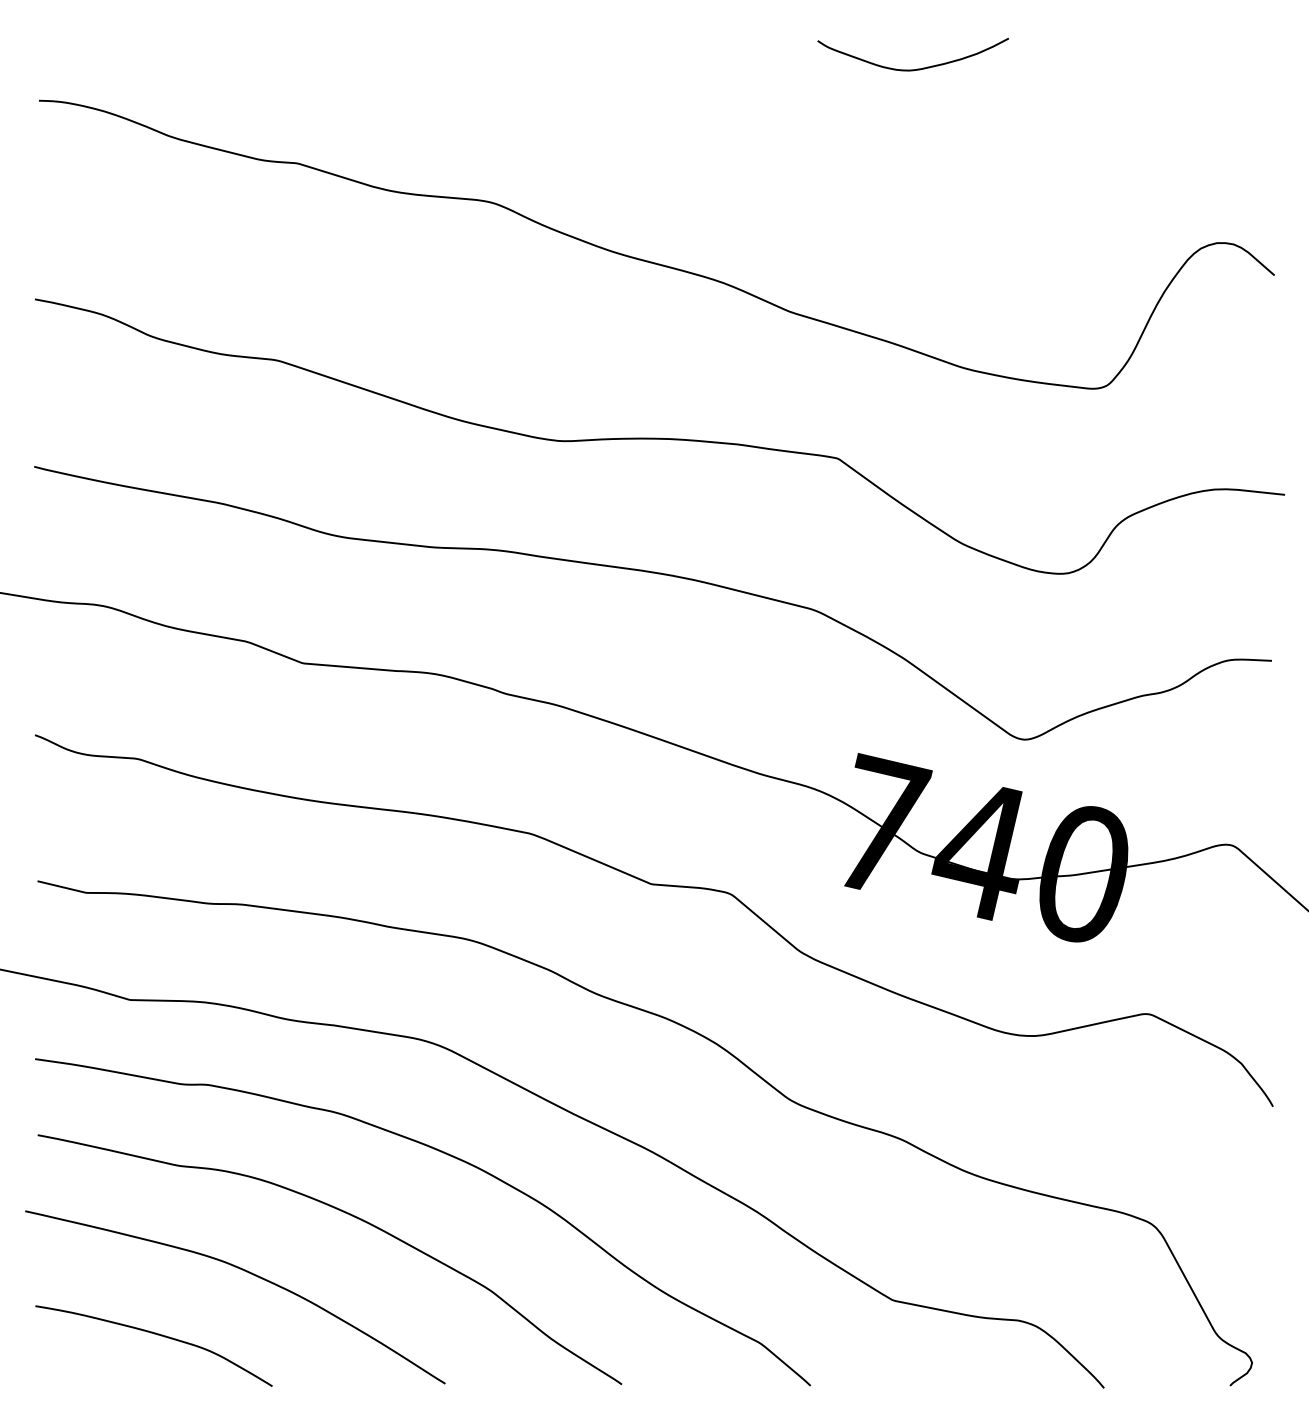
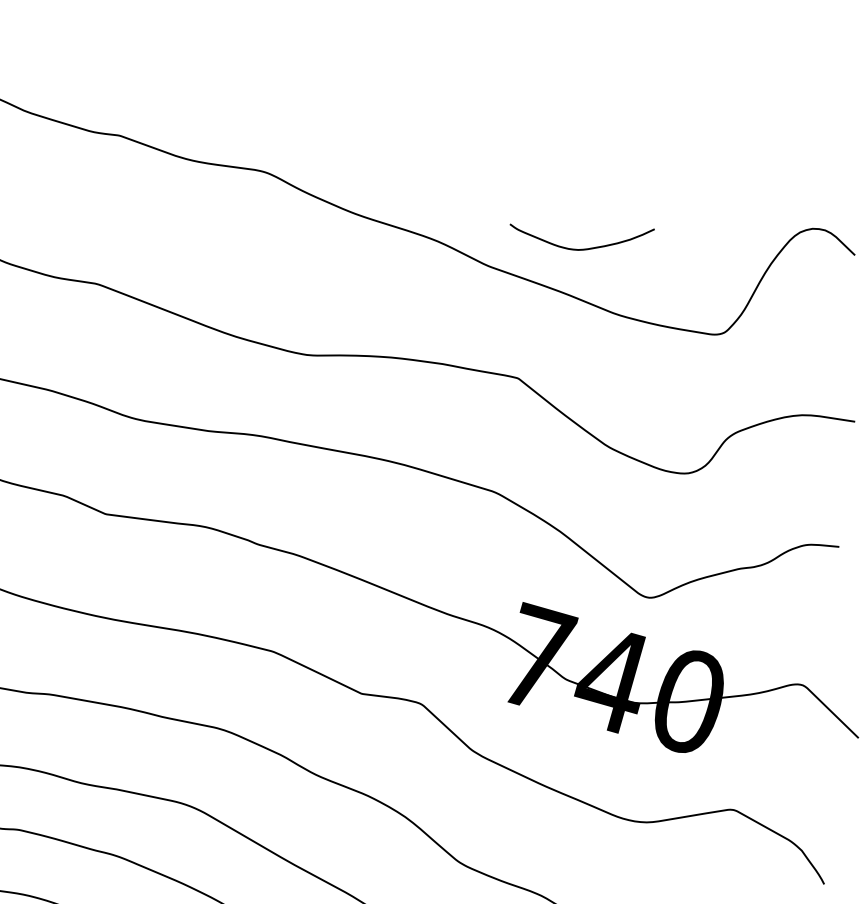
curve: (917, 68) -> (584, 248), moved

